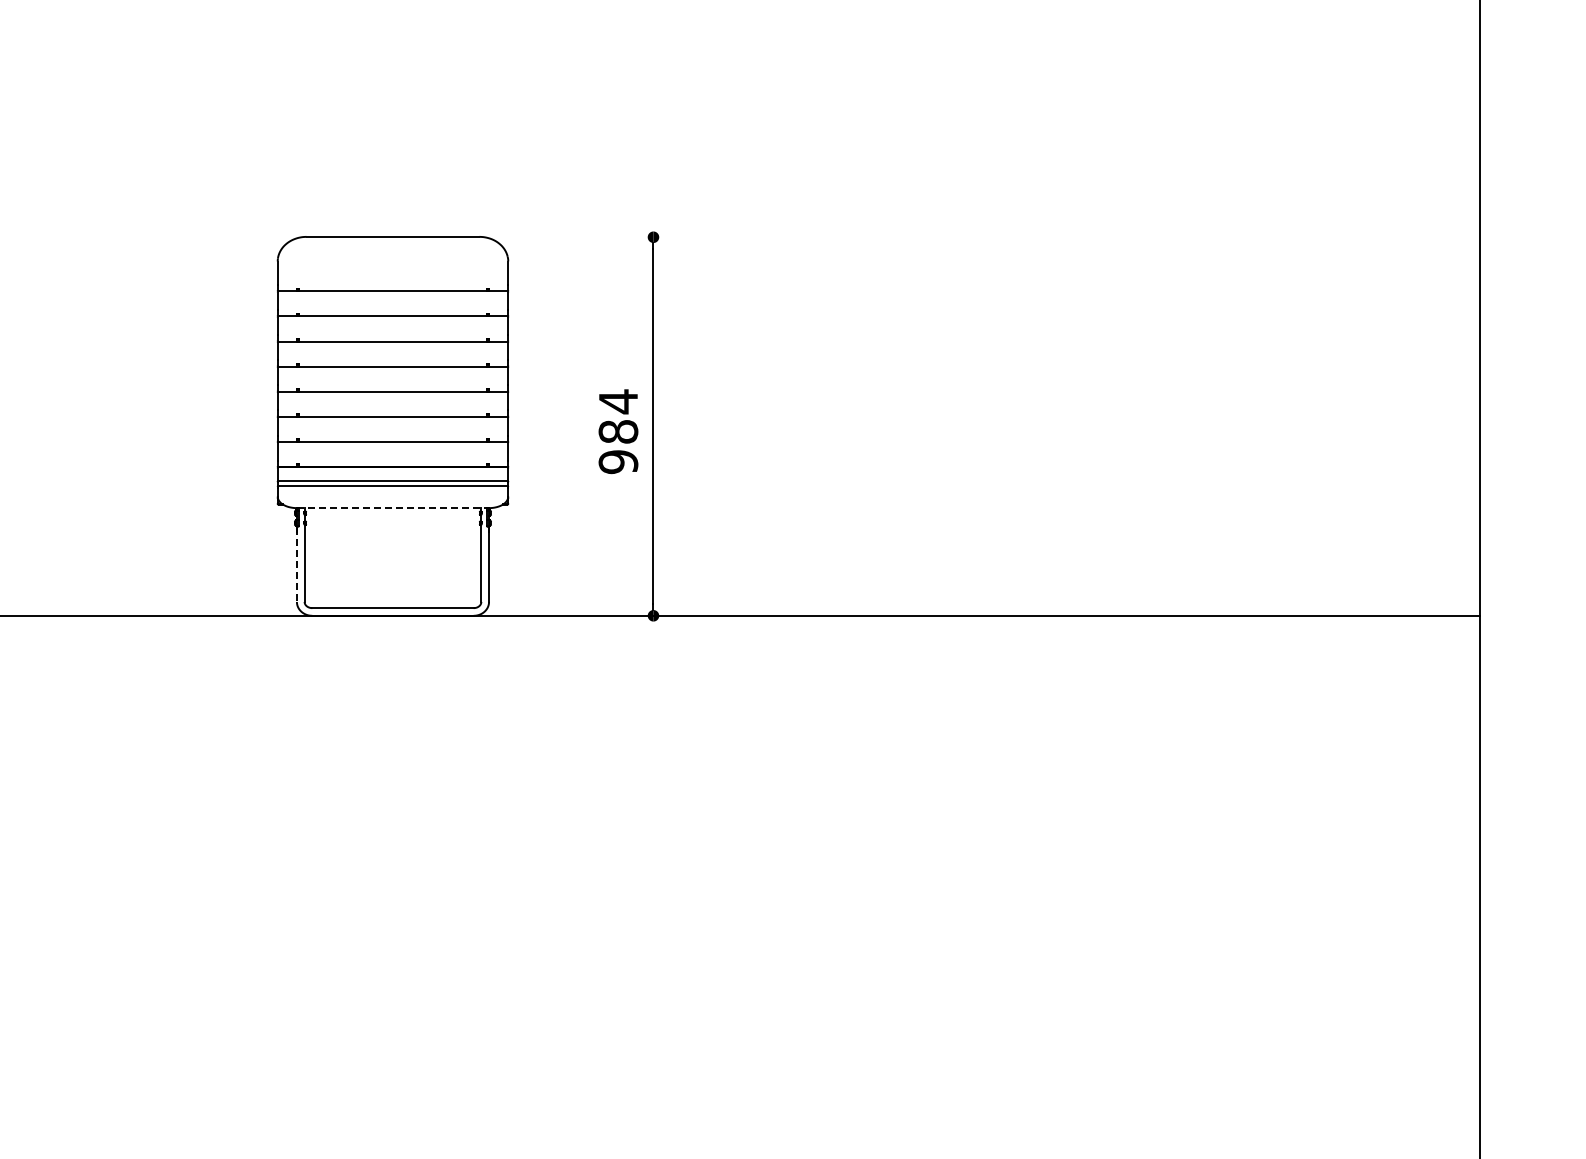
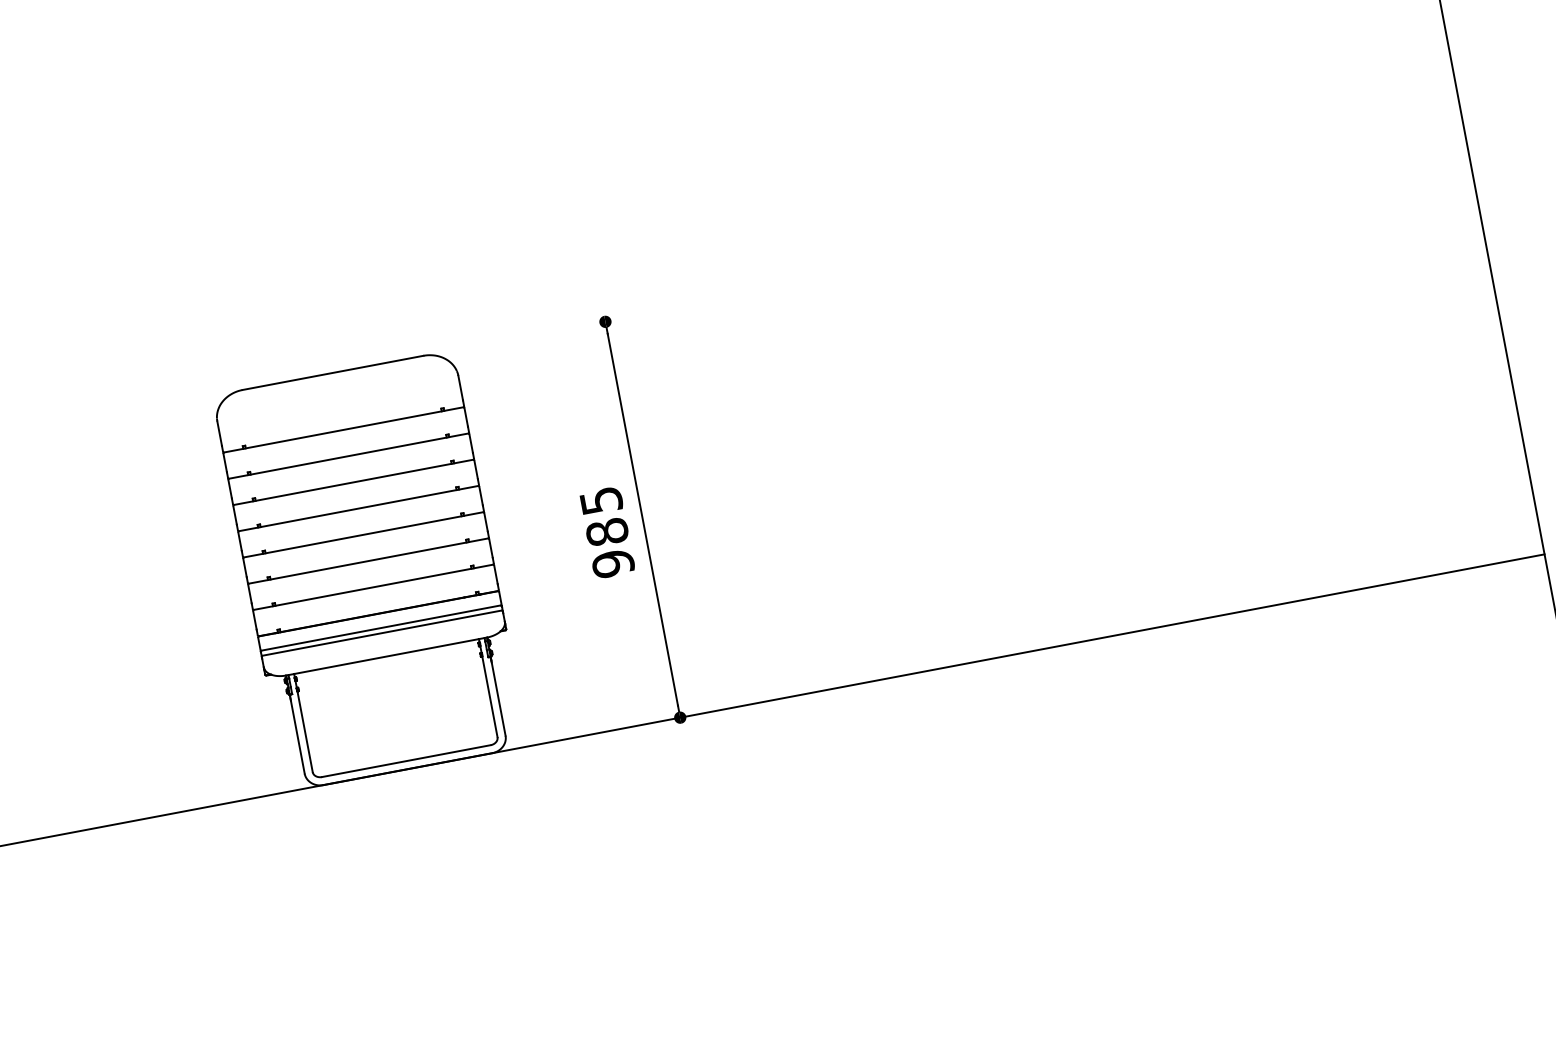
text: (618, 401) -> (601, 500), 984 -> 985
line: (393, 508) -> (387, 656), dashed -> solid
line: (296, 565) -> (297, 735), dashed -> solid

